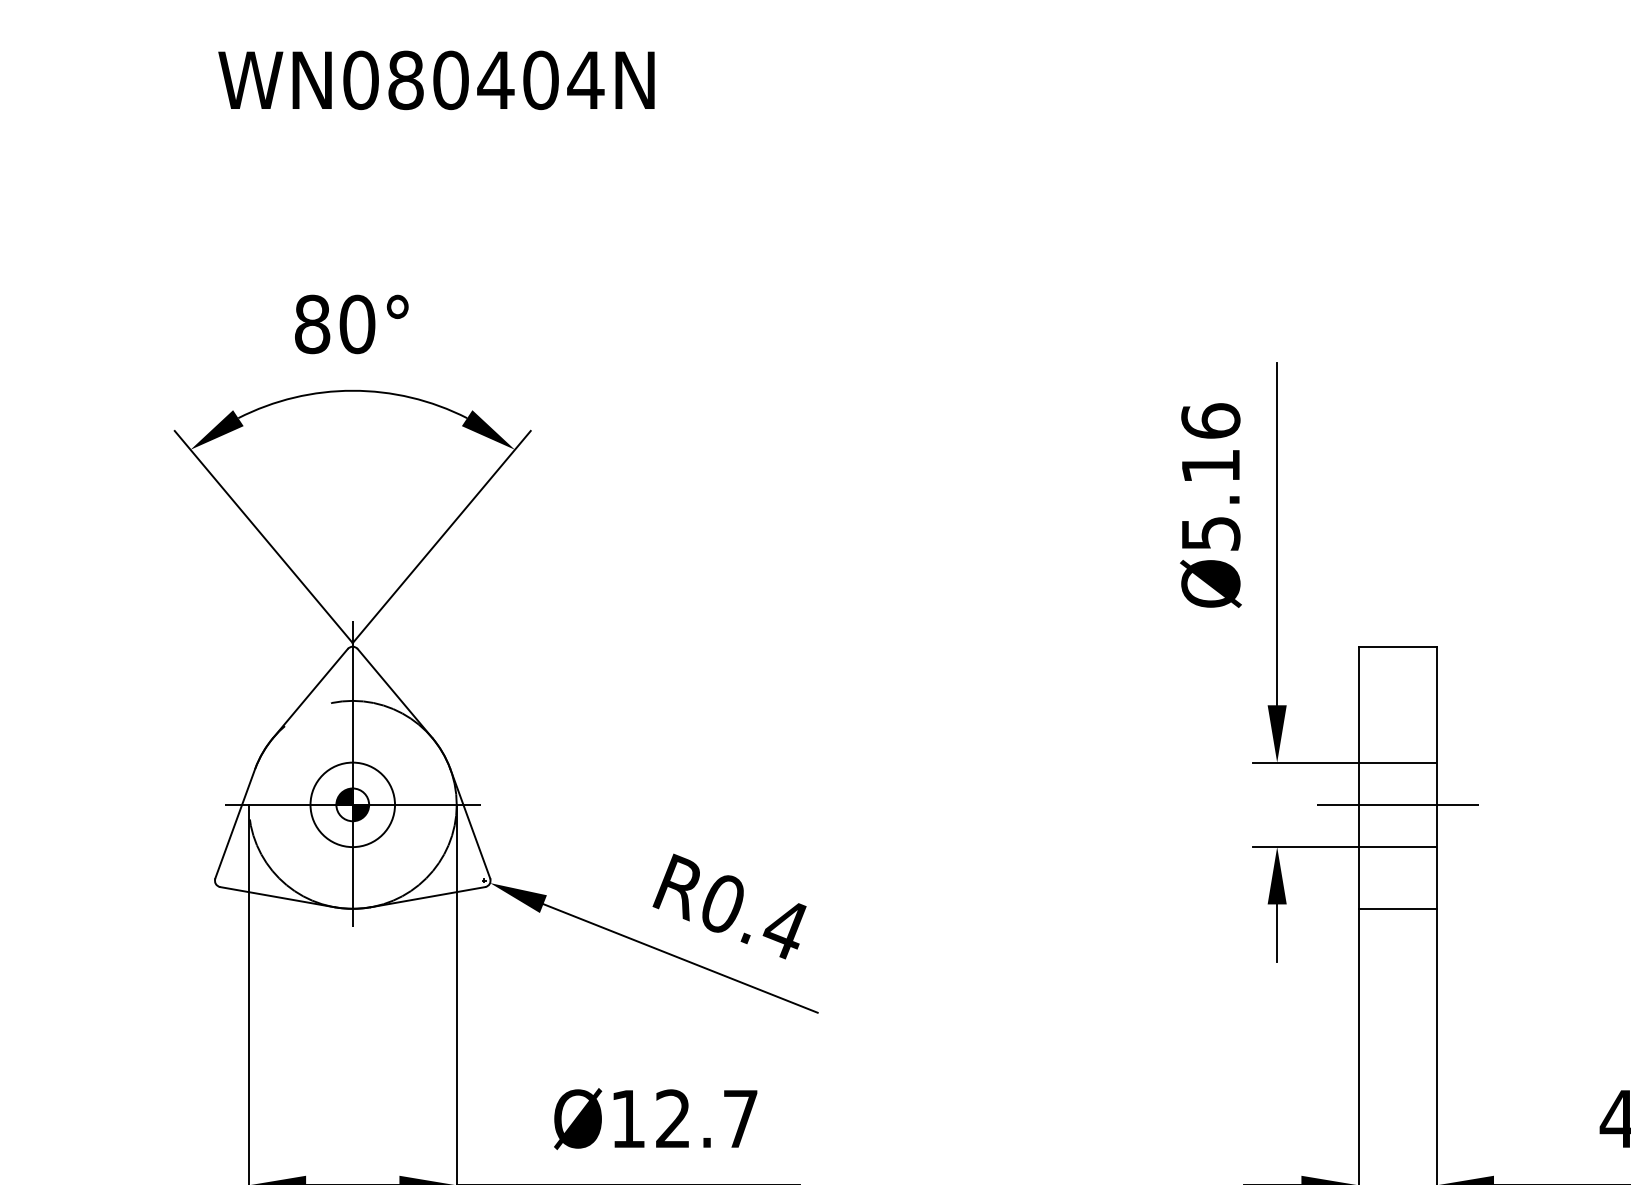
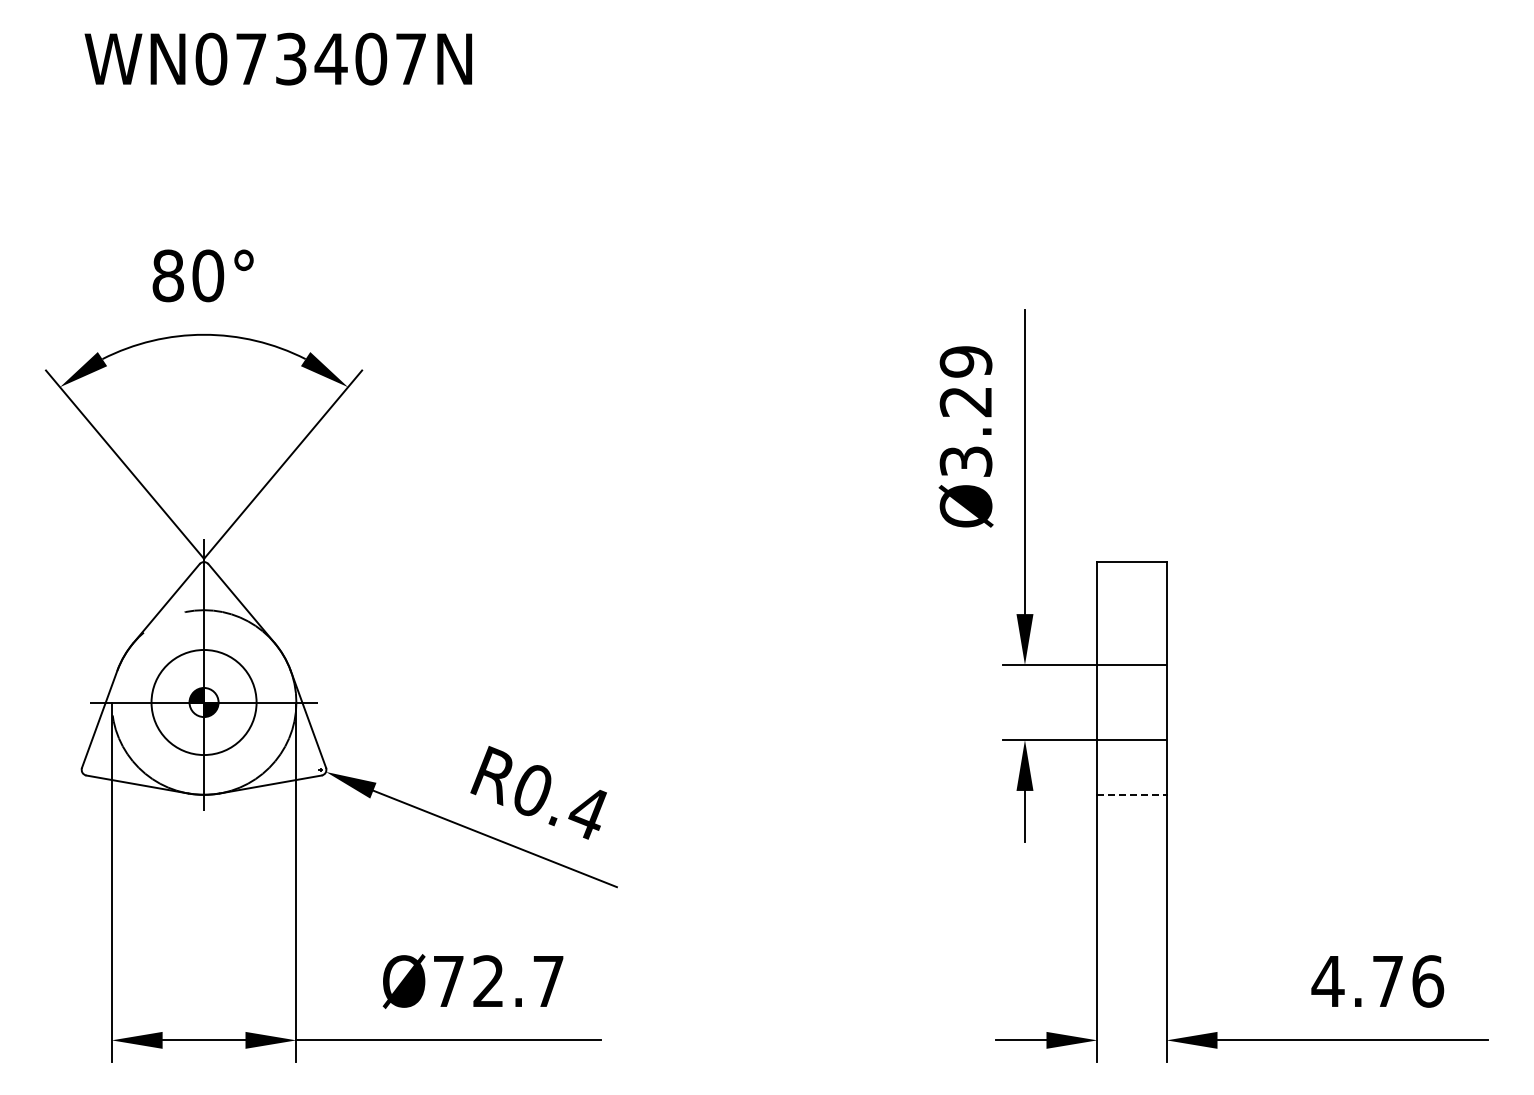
text: (496, 79) -> (331, 58), WN080404N -> WN073407N
text: (1210, 476) -> (965, 410), Ø5.16 -> Ø3.29
circle: (352, 804) -> (203, 702), size x1.4
line: (1397, 804) -> (1131, 702), removed
line: (1398, 908) -> (1132, 794), solid -> dashed
text: (628, 1119) -> (448, 981), Ø12.7 -> Ø72.7

